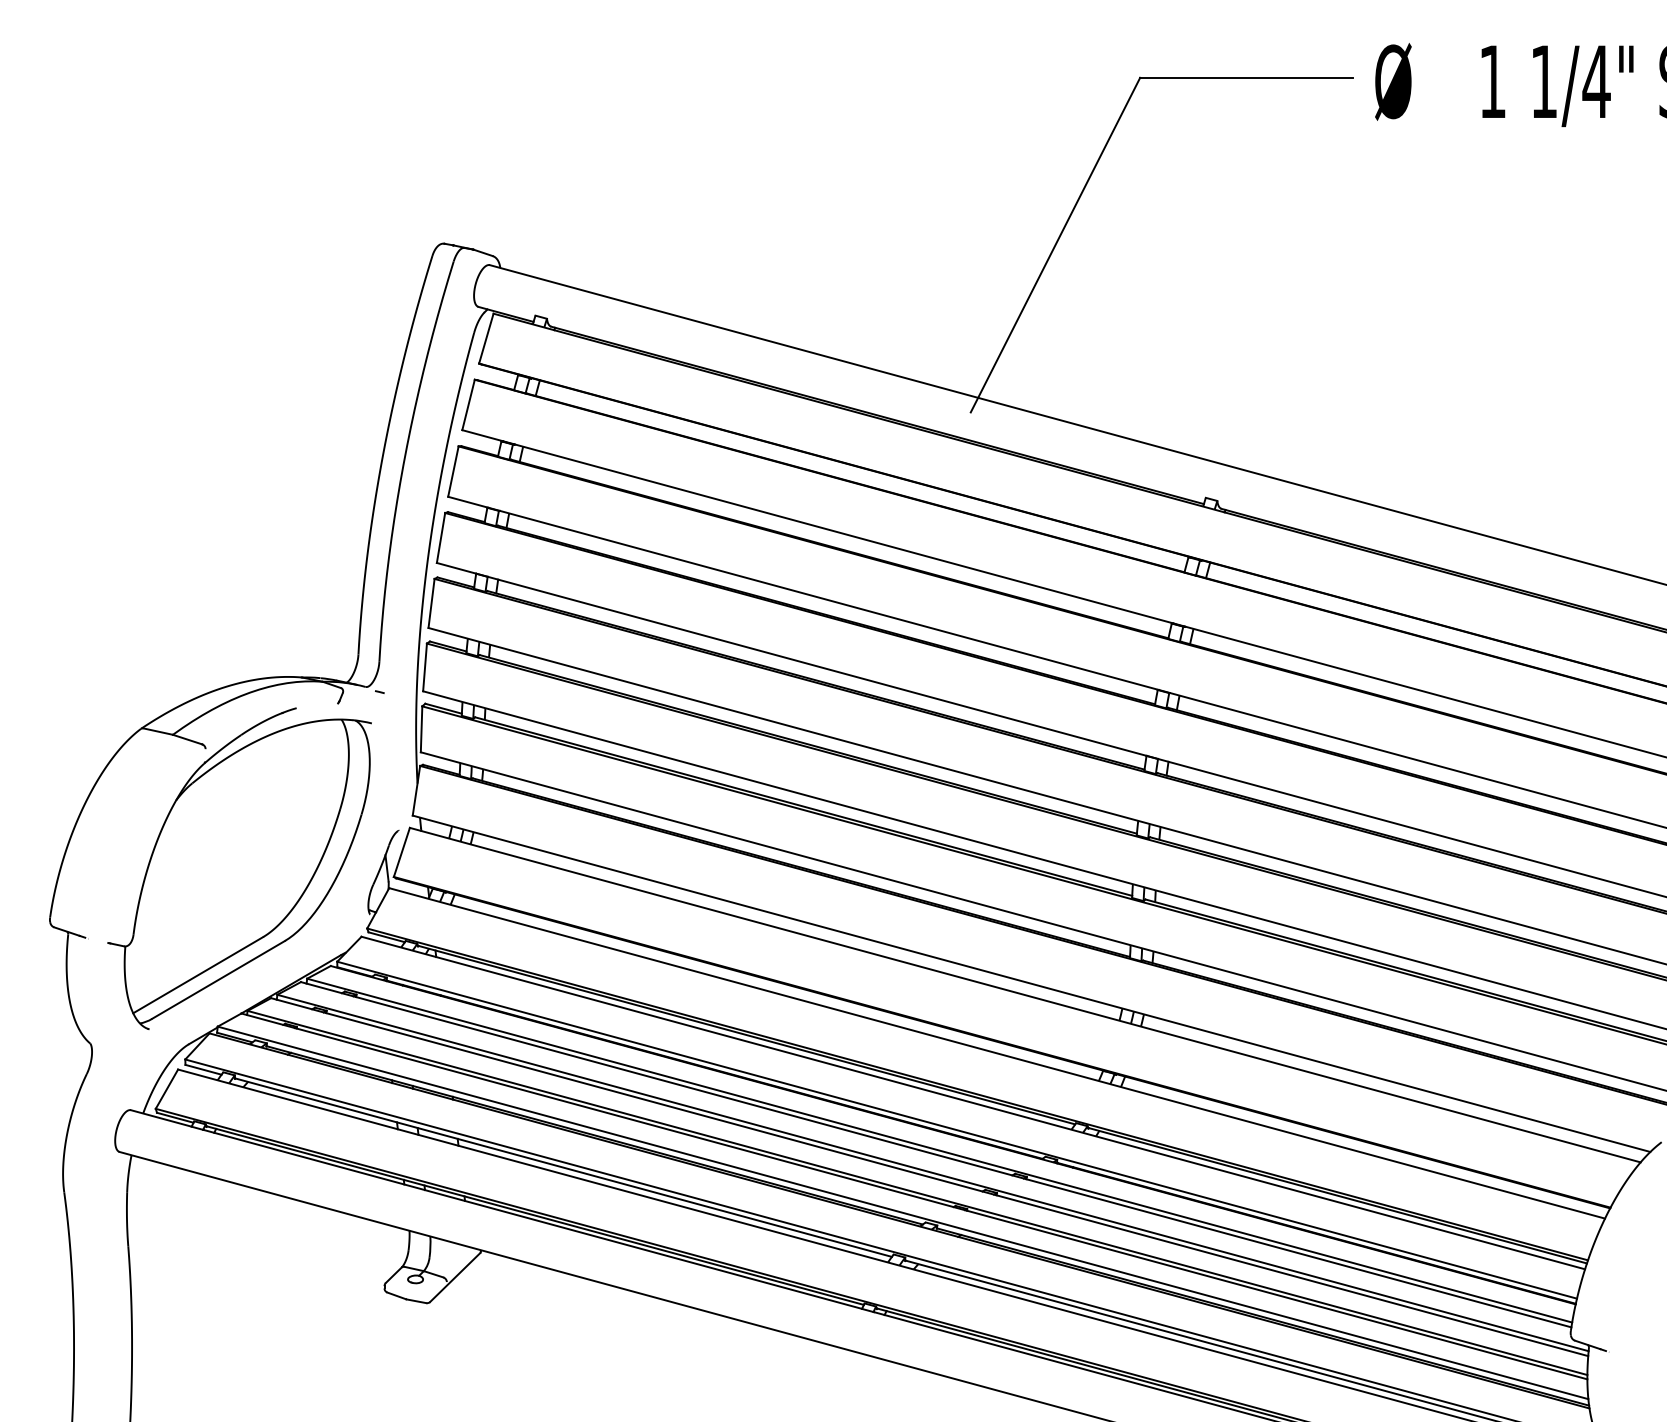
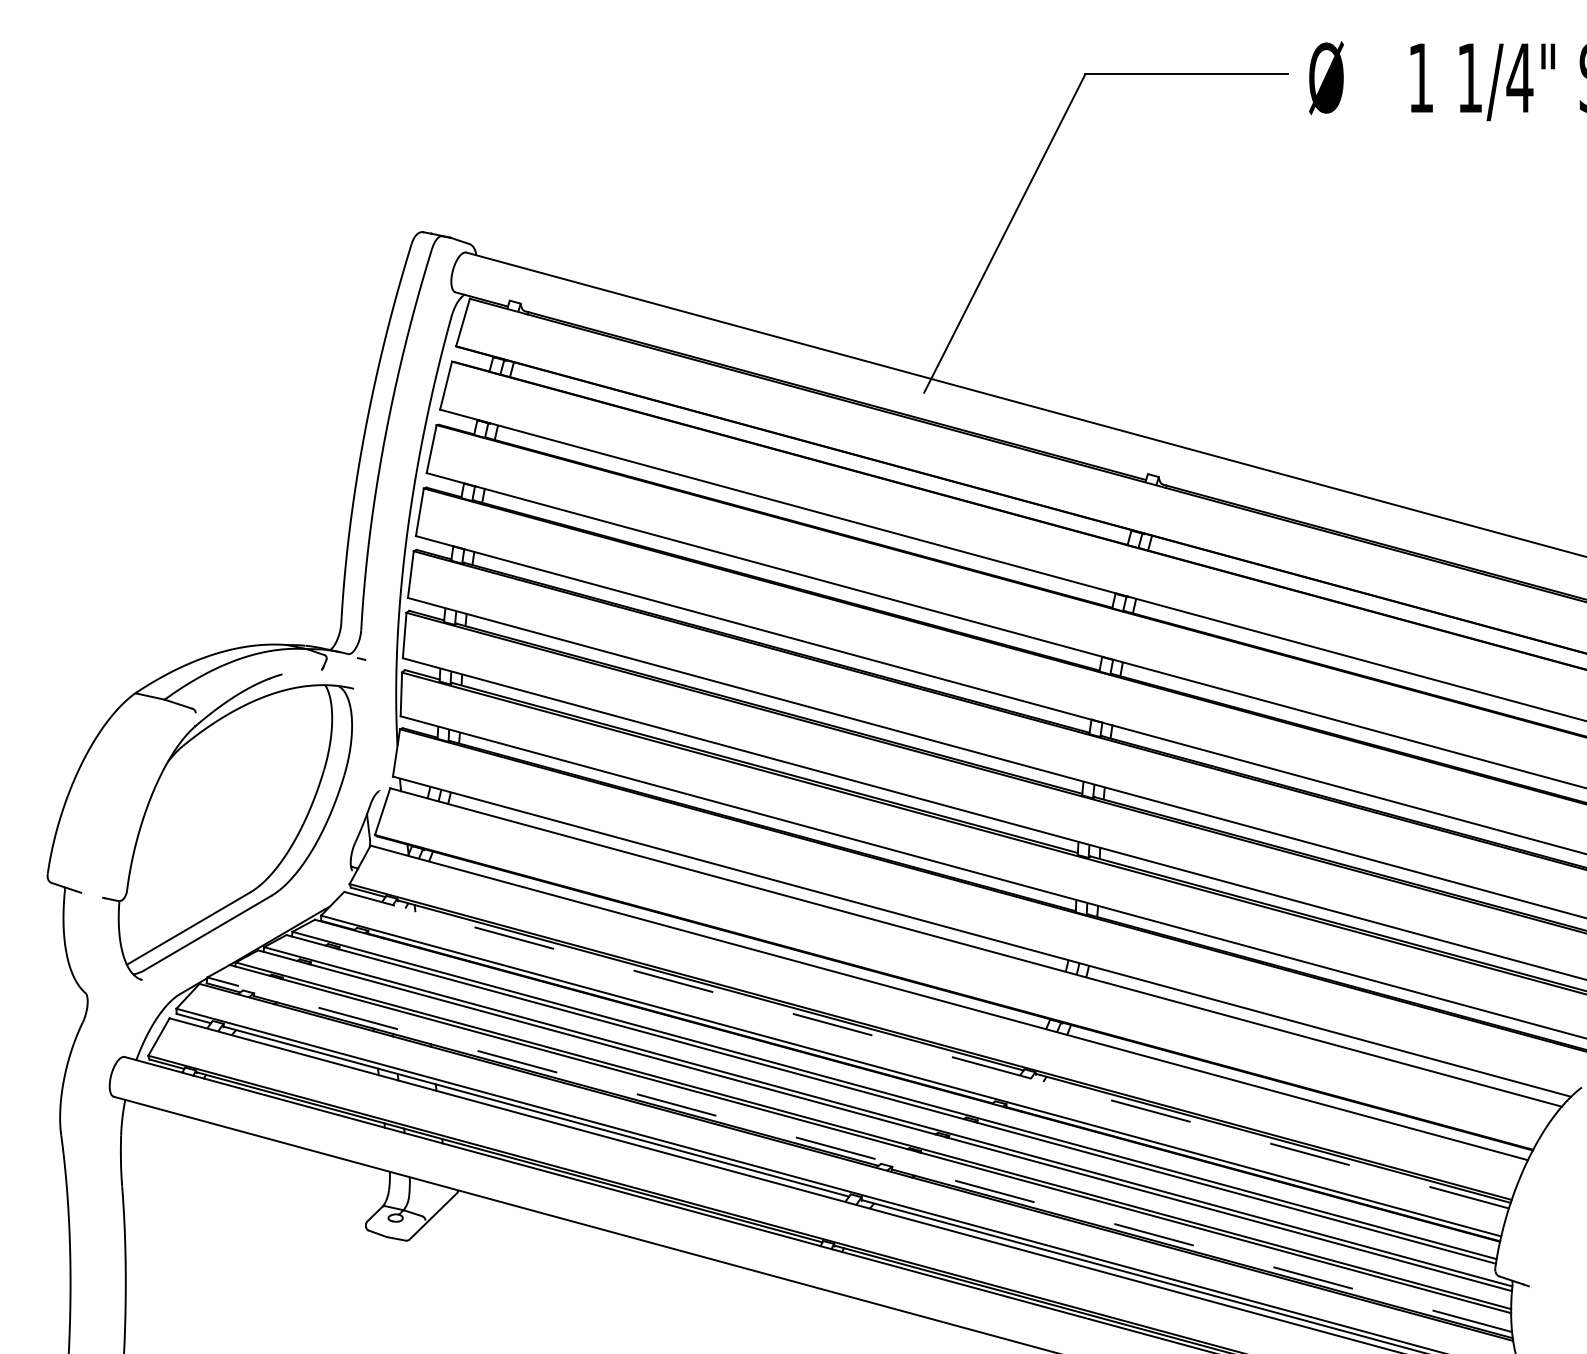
line: (973, 1103) -> (926, 1050), solid -> dashed
line: (902, 1212) -> (859, 1154), solid -> dashed

